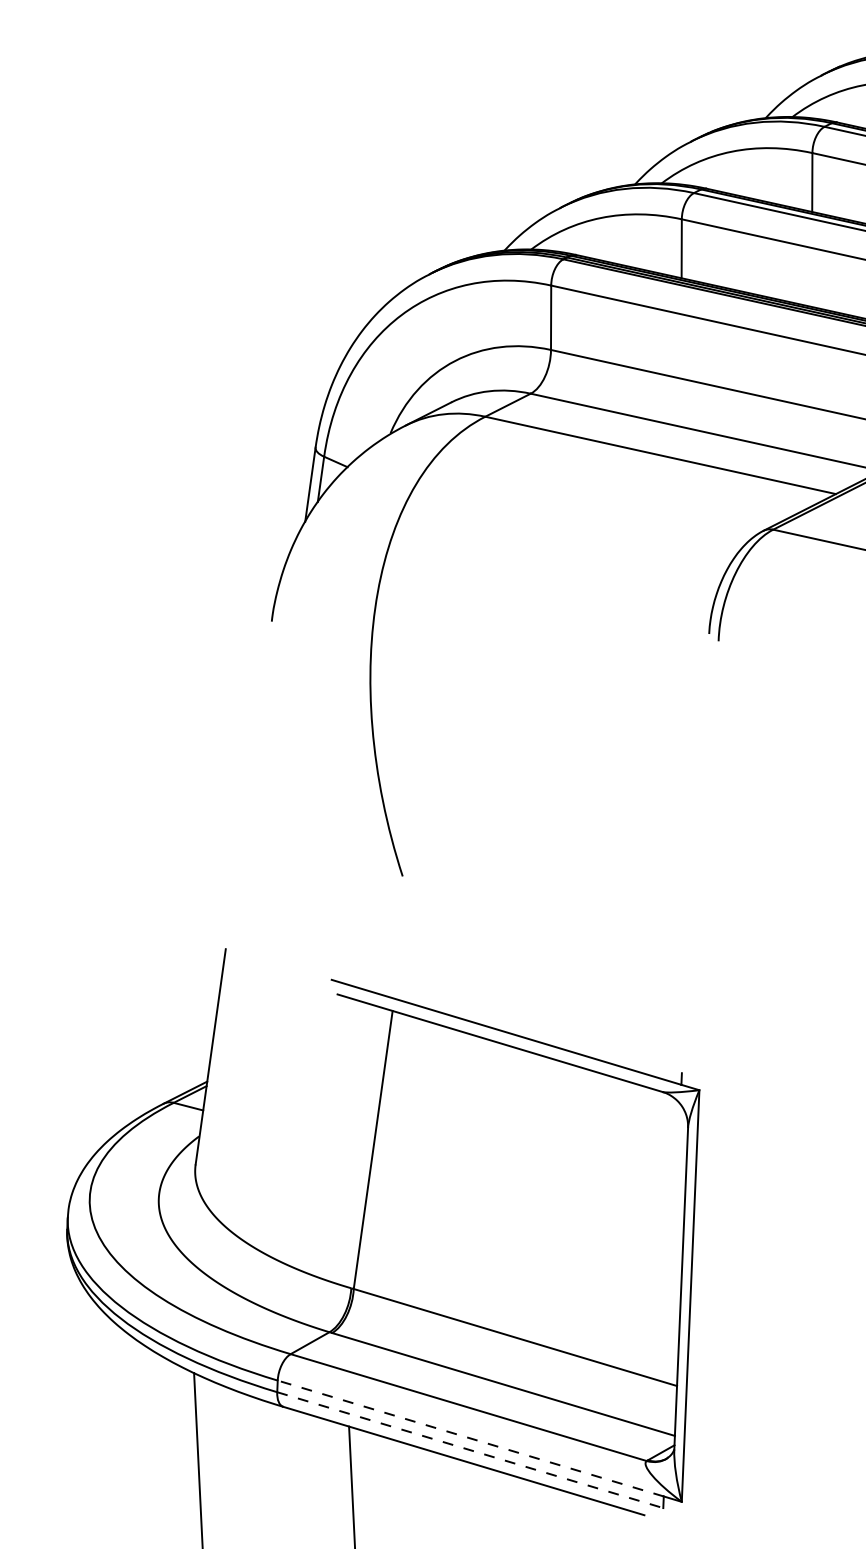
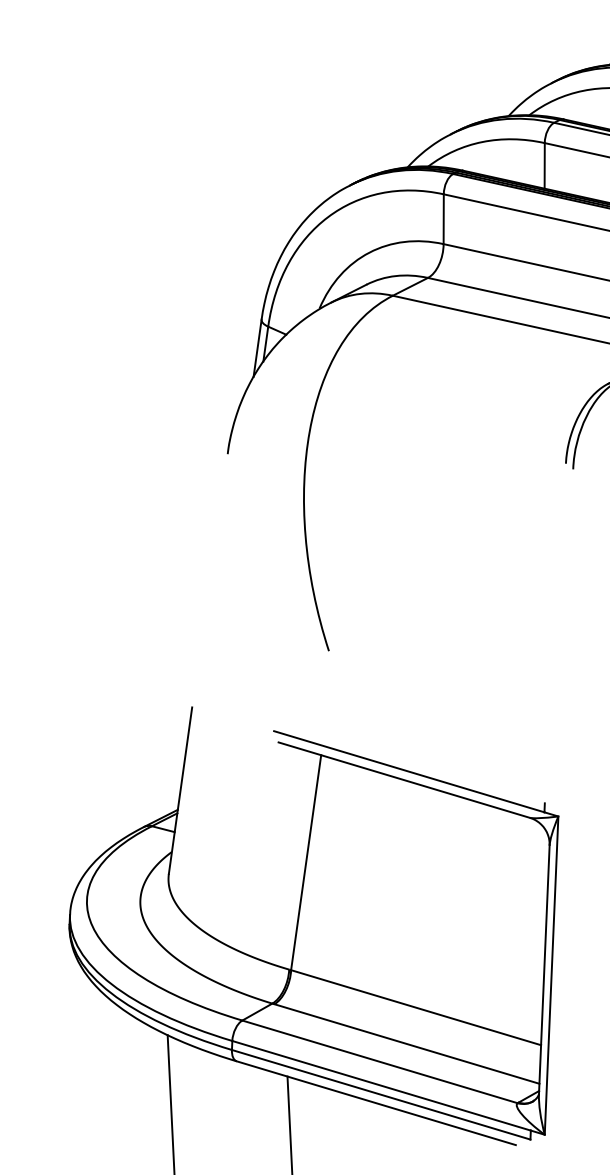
line: (470, 1438) -> (381, 1085), dashed -> solid
line: (470, 1450) -> (381, 1095), dashed -> solid

